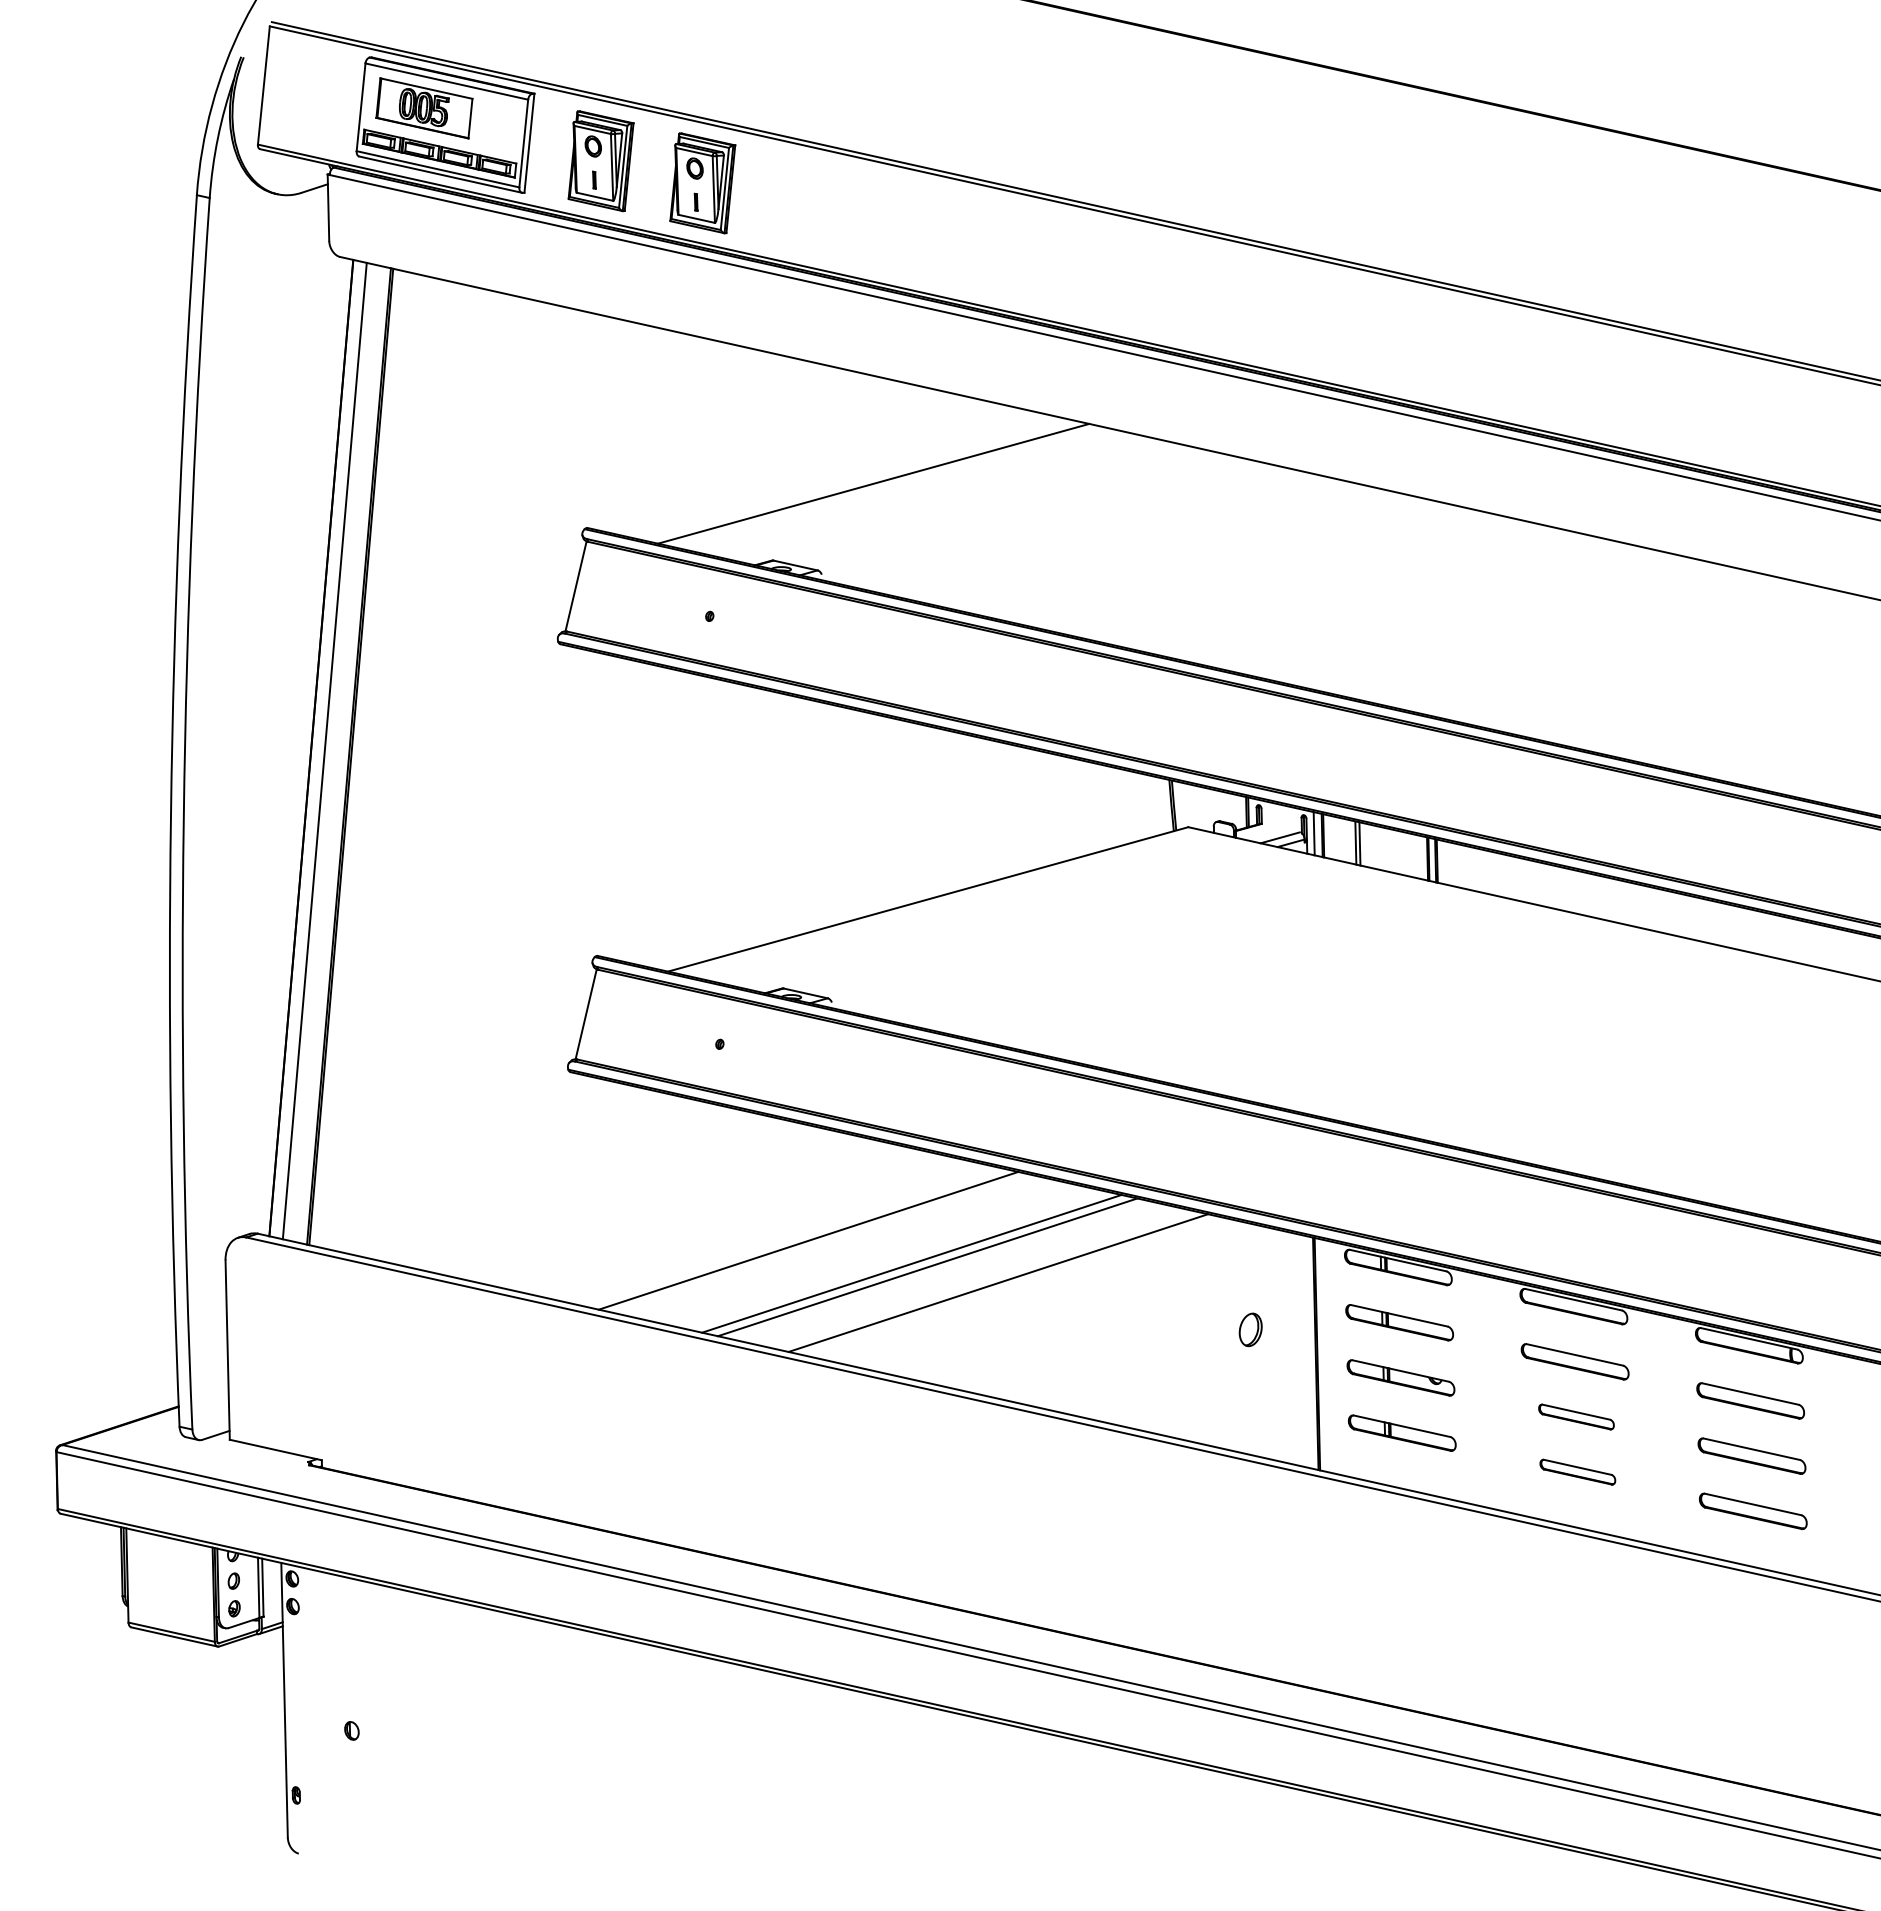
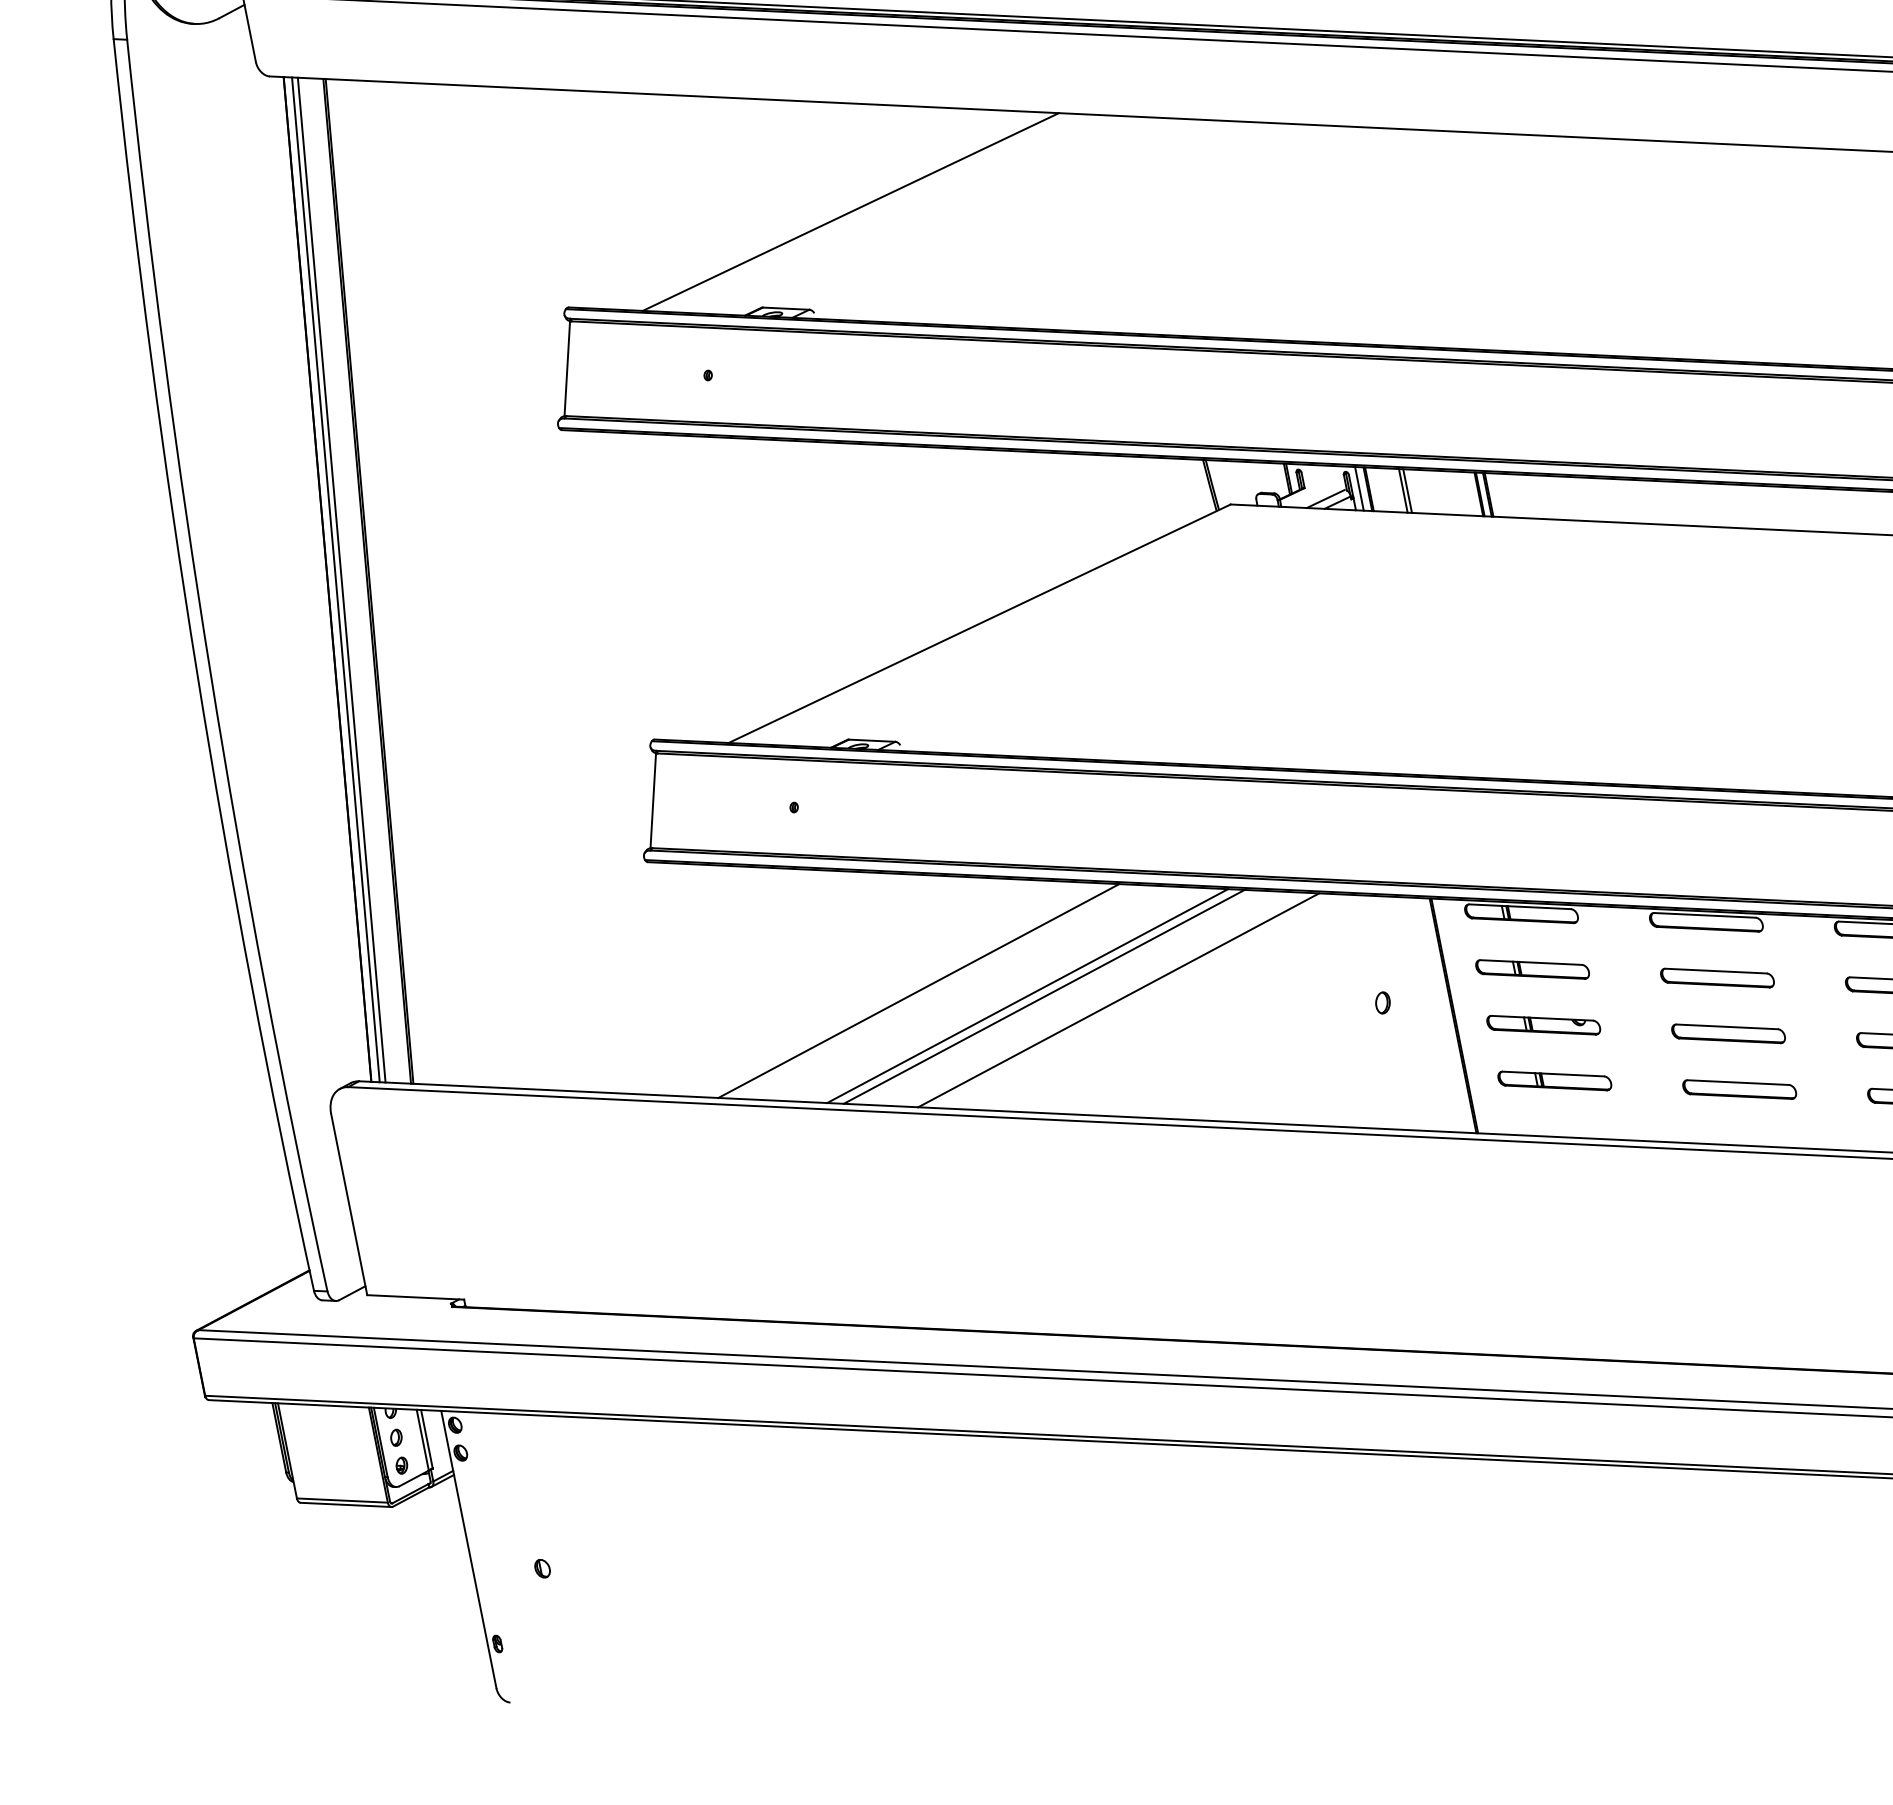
line: (319, 749) -> (336, 579), added
part: (1250, 1329) -> (1382, 1002), size x0.62
part: (1576, 1416) -> (1728, 1033), size x1.43
part: (1577, 1471) -> (1739, 1088), size x1.43

